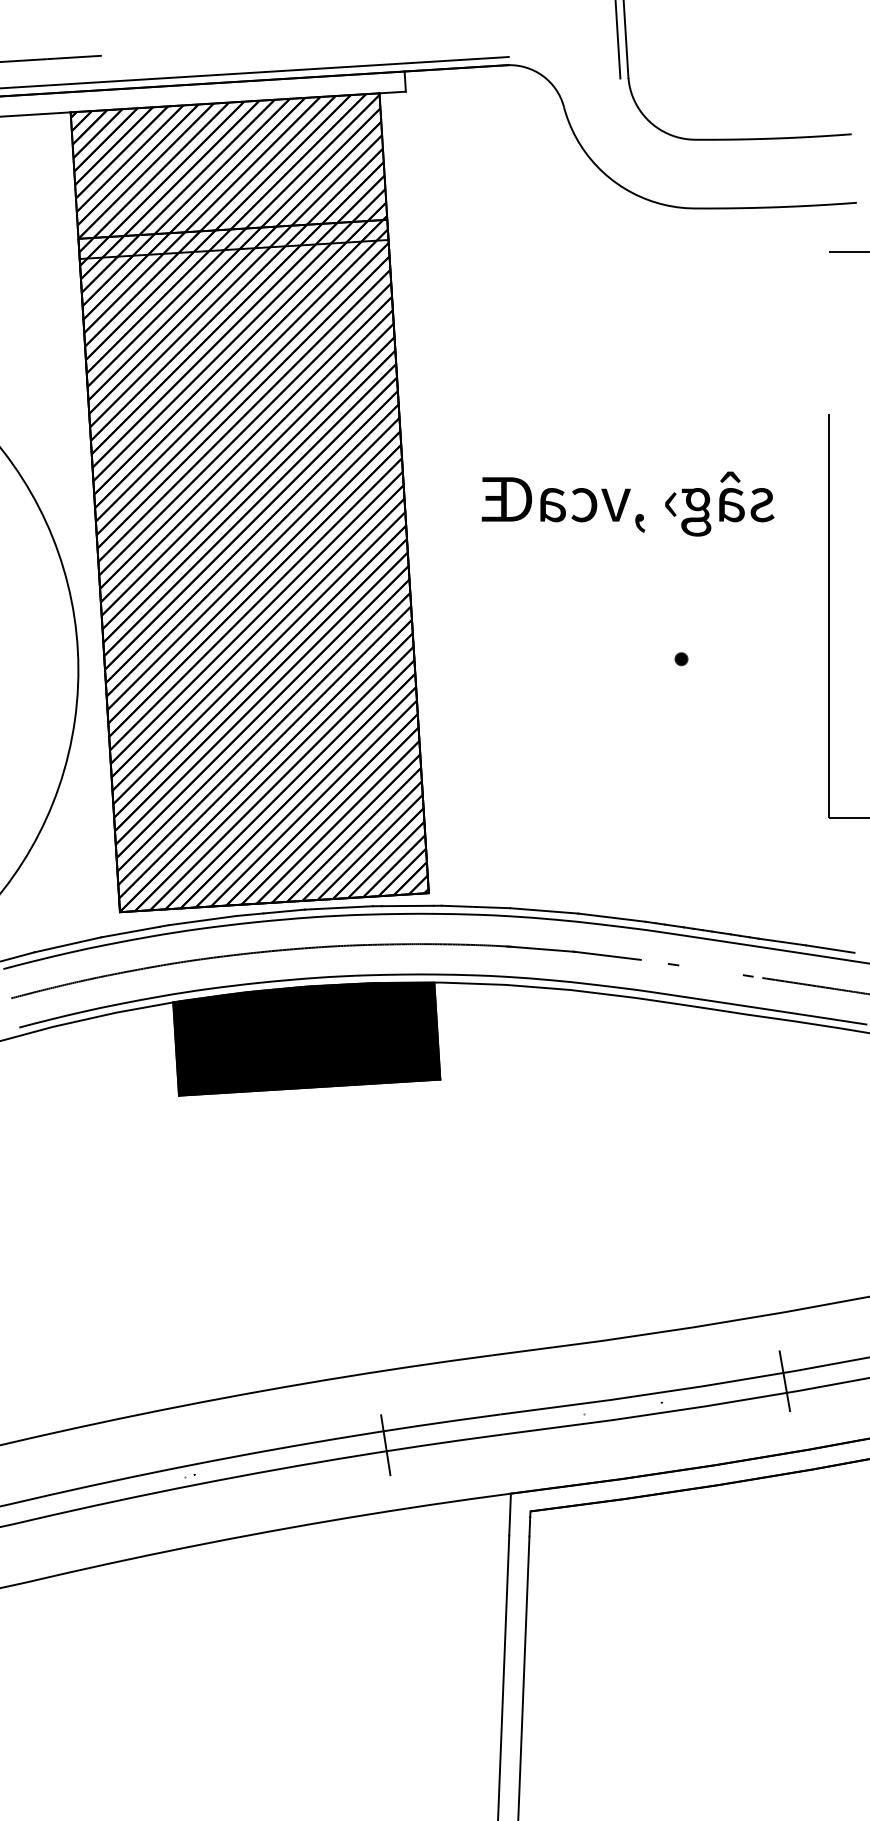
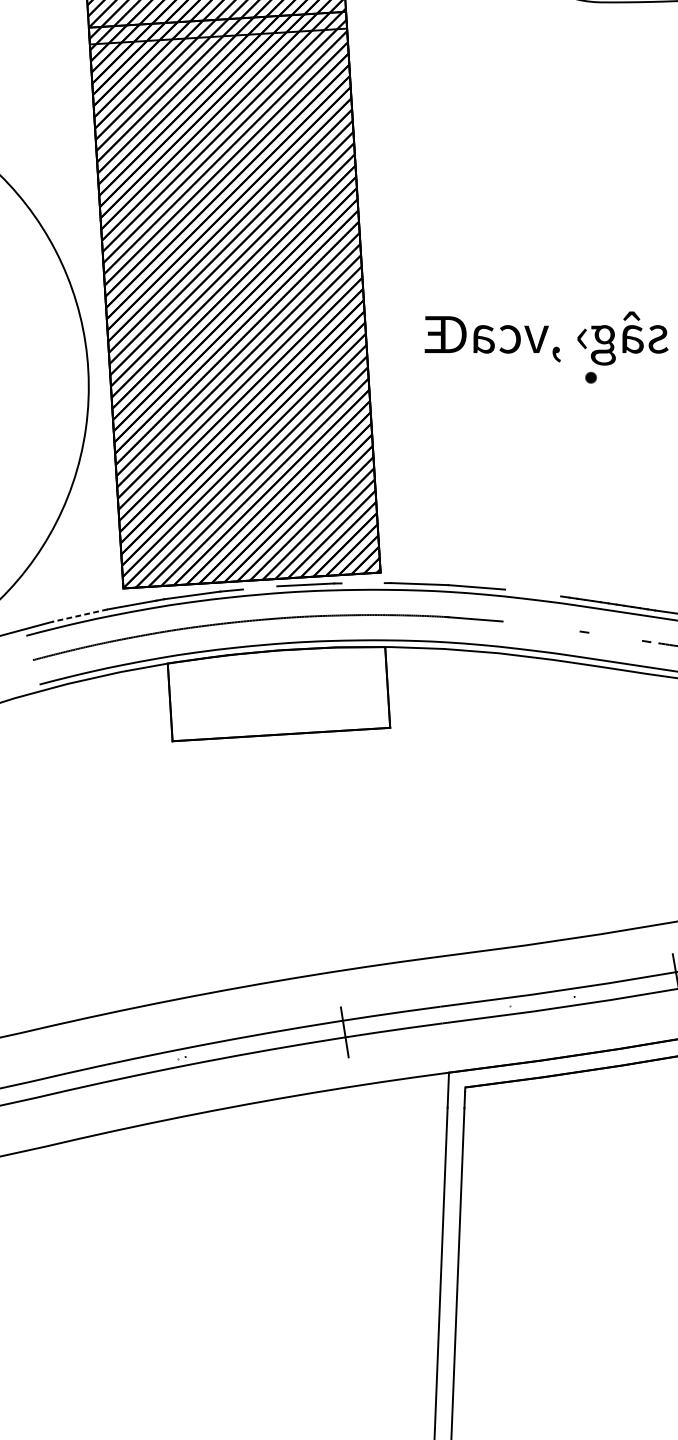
text: (627, 503) -> (546, 338), moved
line: (407, 905) -> (362, 582), removed
line: (283, 911) -> (259, 587), removed
line: (611, 917) -> (532, 592), removed
line: (67, 944) -> (79, 615), solid -> dashed
line: (606, 955) -> (528, 624), removed
fill: (306, 1038) -> (278, 693), removed

